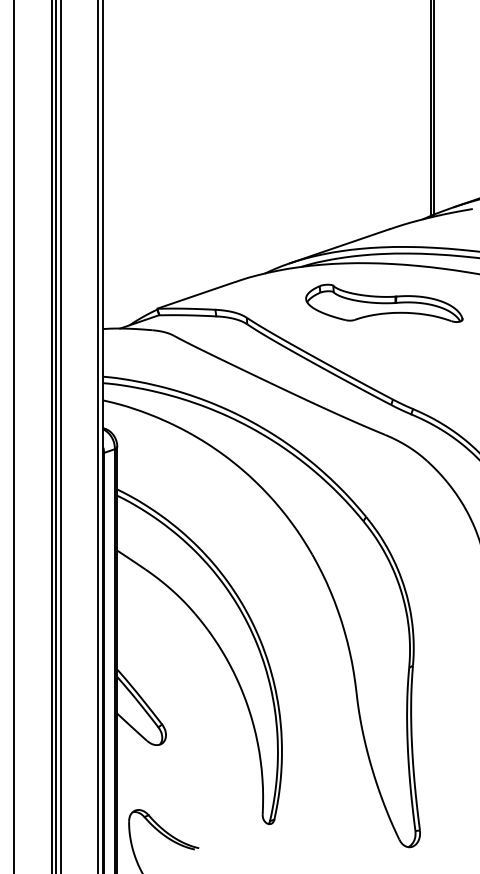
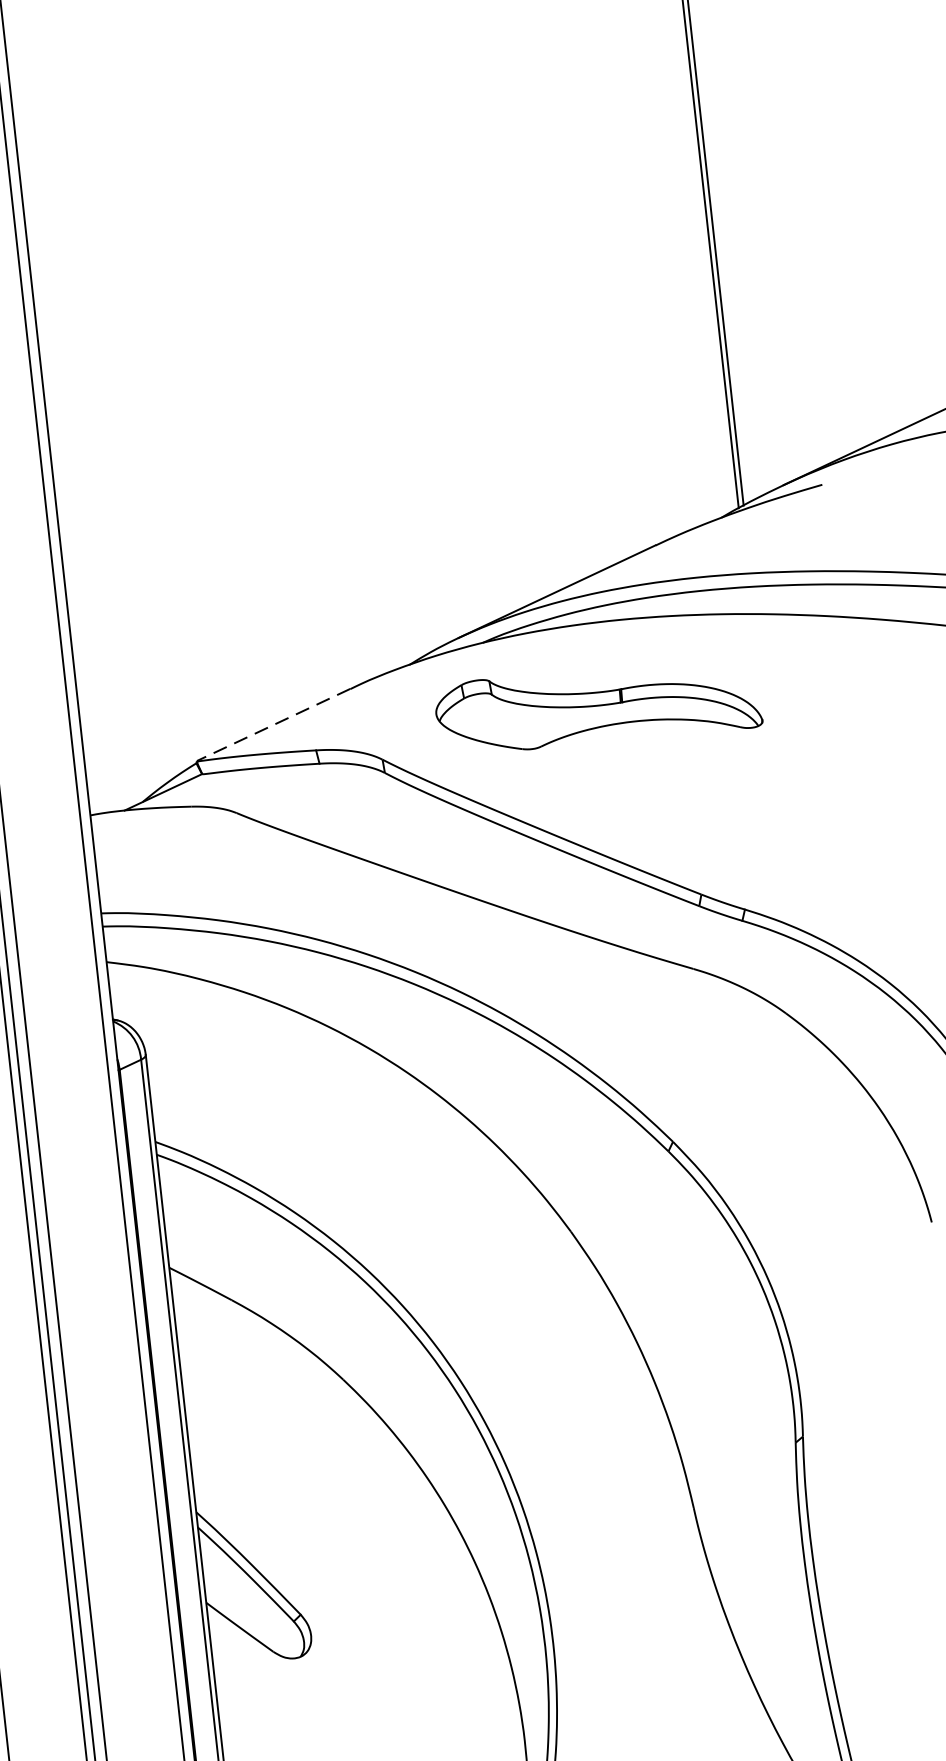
line: (196, 295) -> (274, 725), solid -> dashed
part: (384, 302) -> (598, 704), moved

